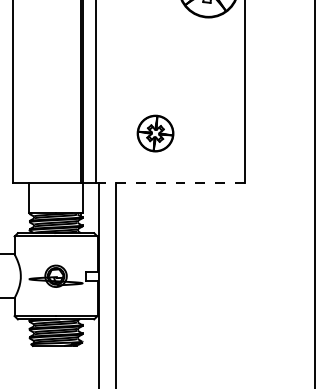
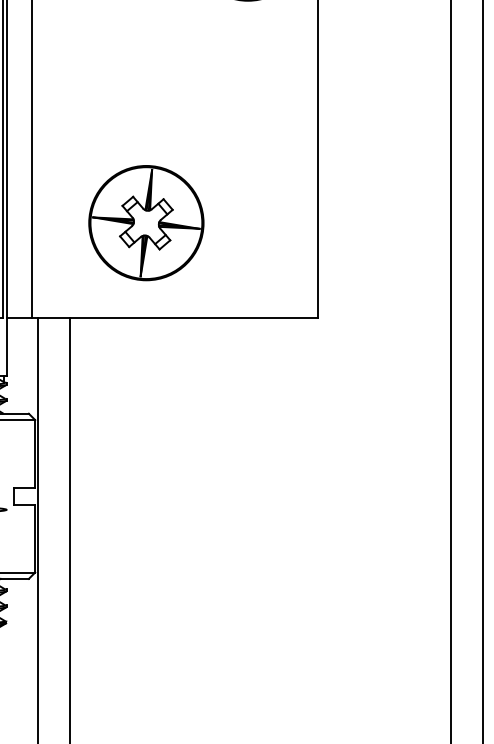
part: (155, 133) -> (146, 222), size x1.67
line: (170, 183) -> (174, 318), dashed -> solid

